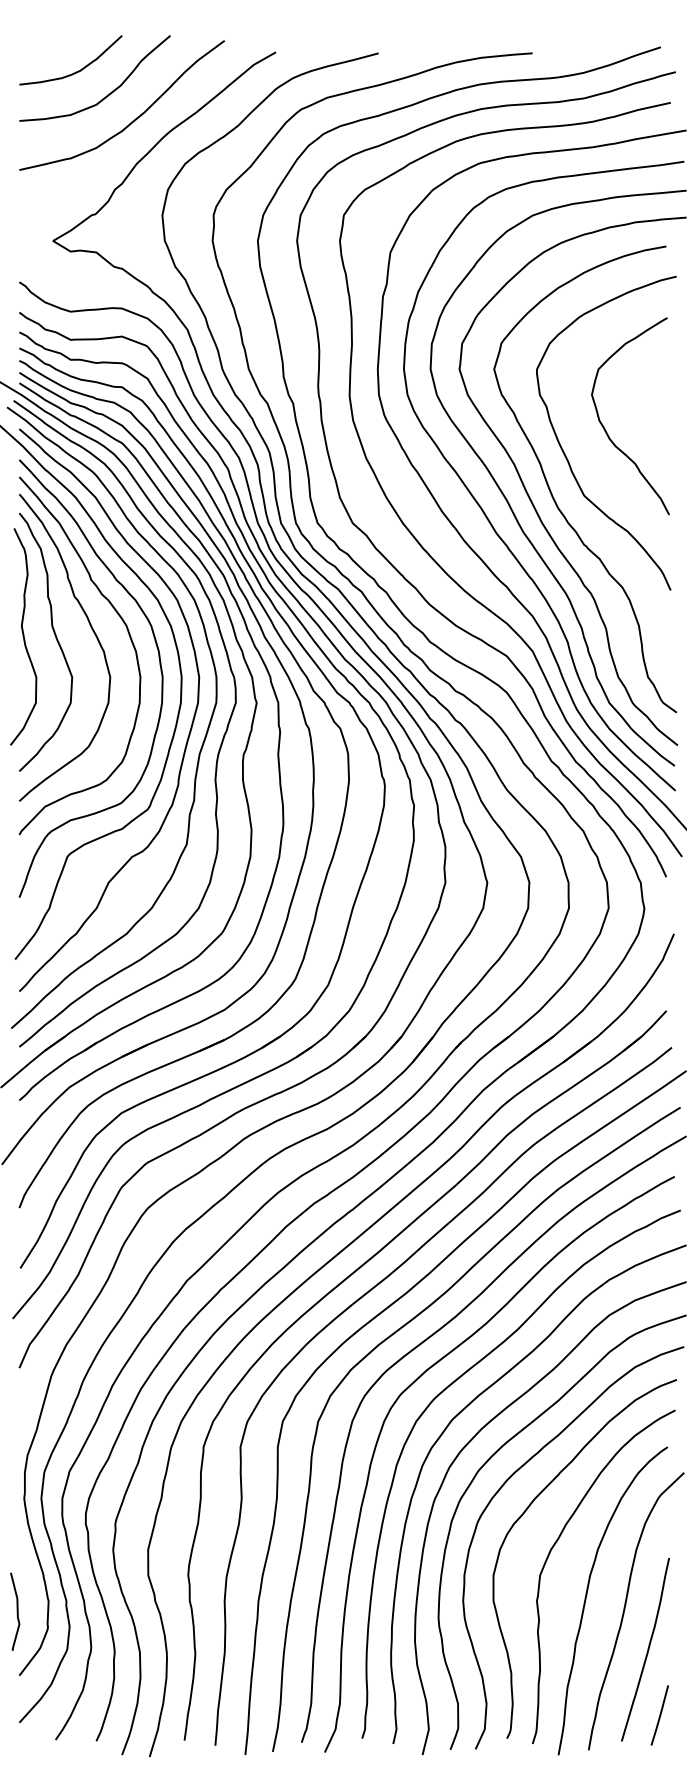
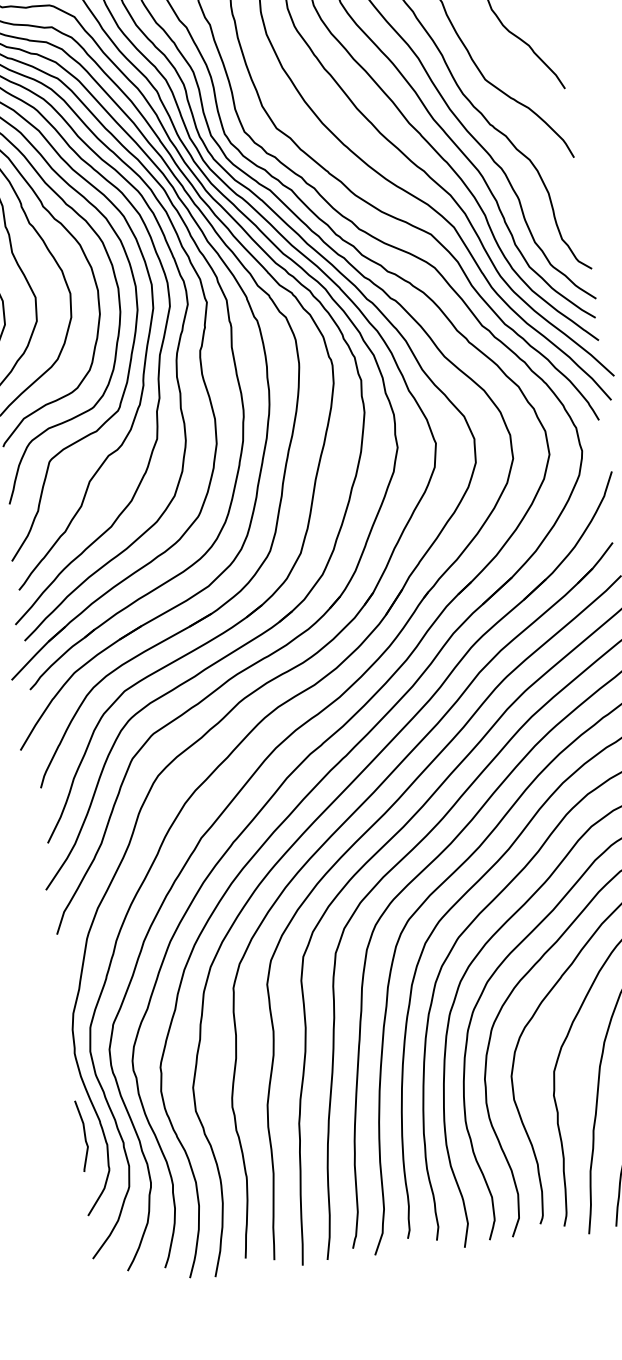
curve: (16, 1611) -> (83, 1135), moved

